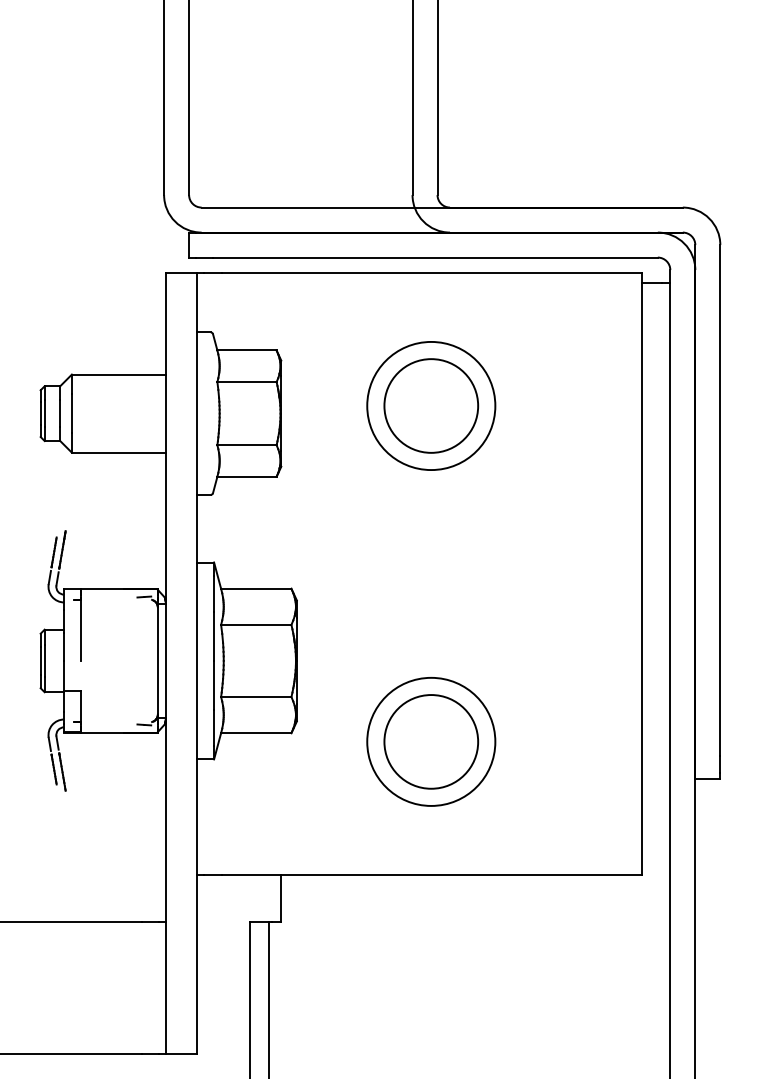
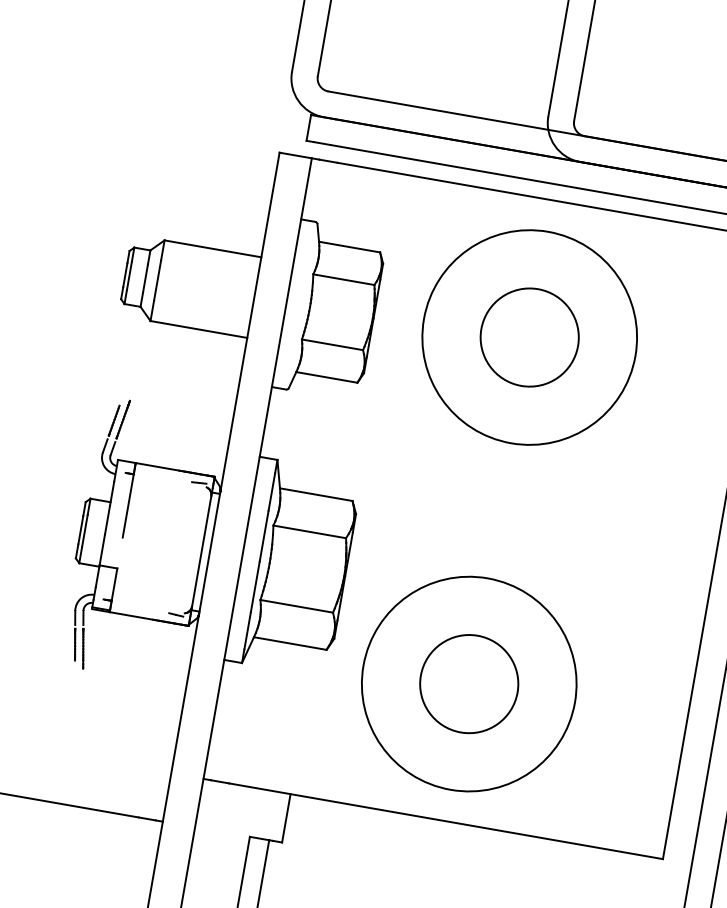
circle: (431, 405) -> (530, 337), size x1.6
circle: (431, 741) -> (469, 683), size x1.6

